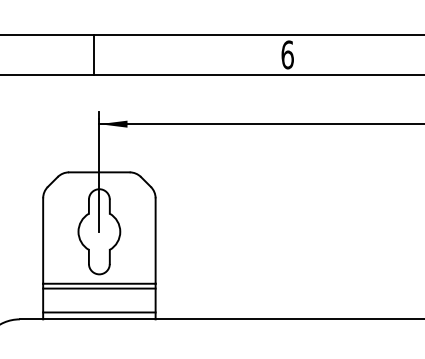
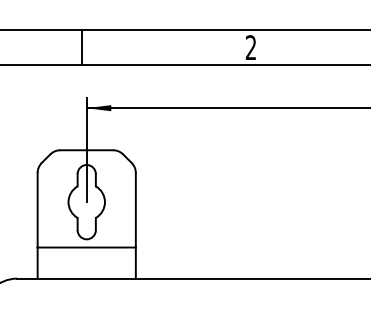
text: (287, 54) -> (250, 47), 6 -> 2
line: (99, 288) -> (86, 251), removed
line: (99, 312) -> (86, 272), removed

